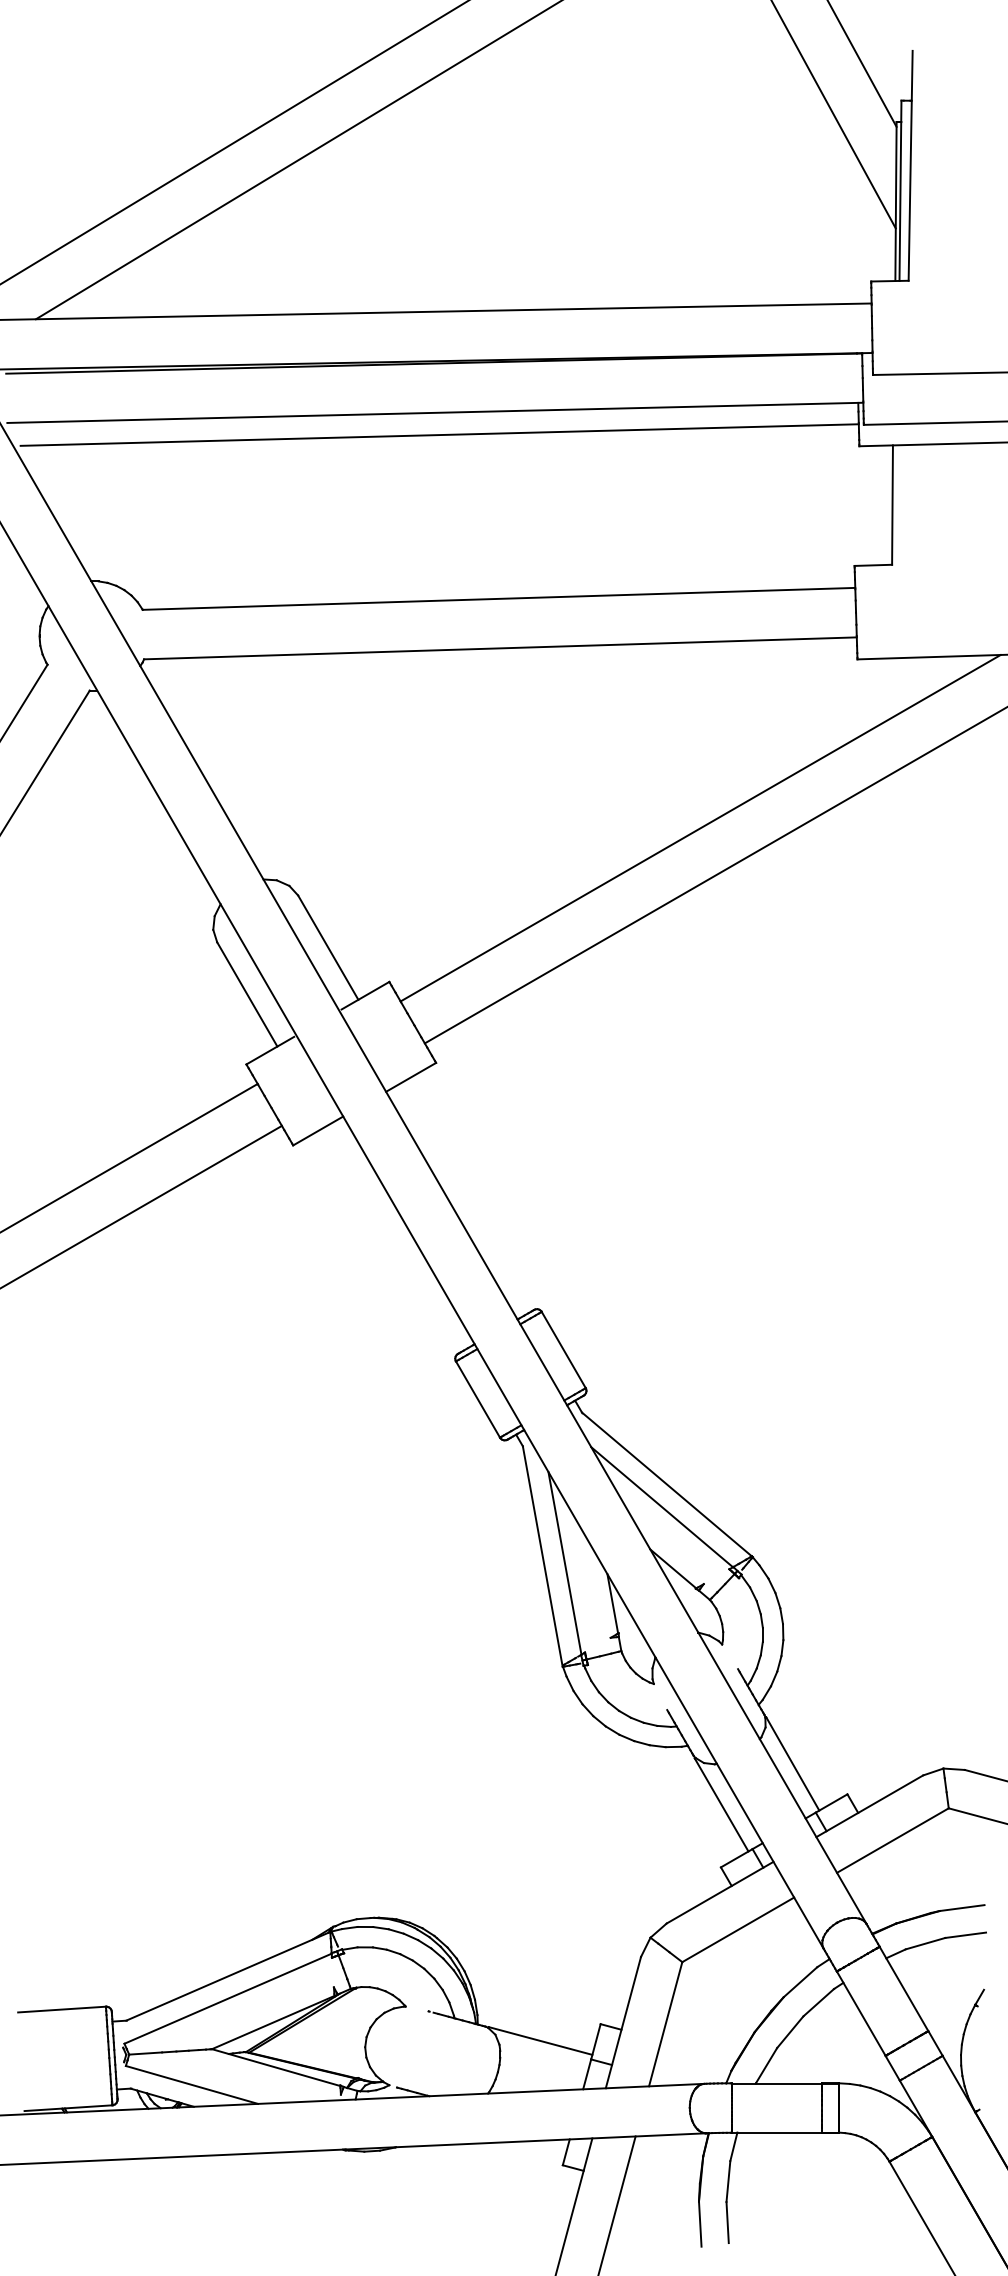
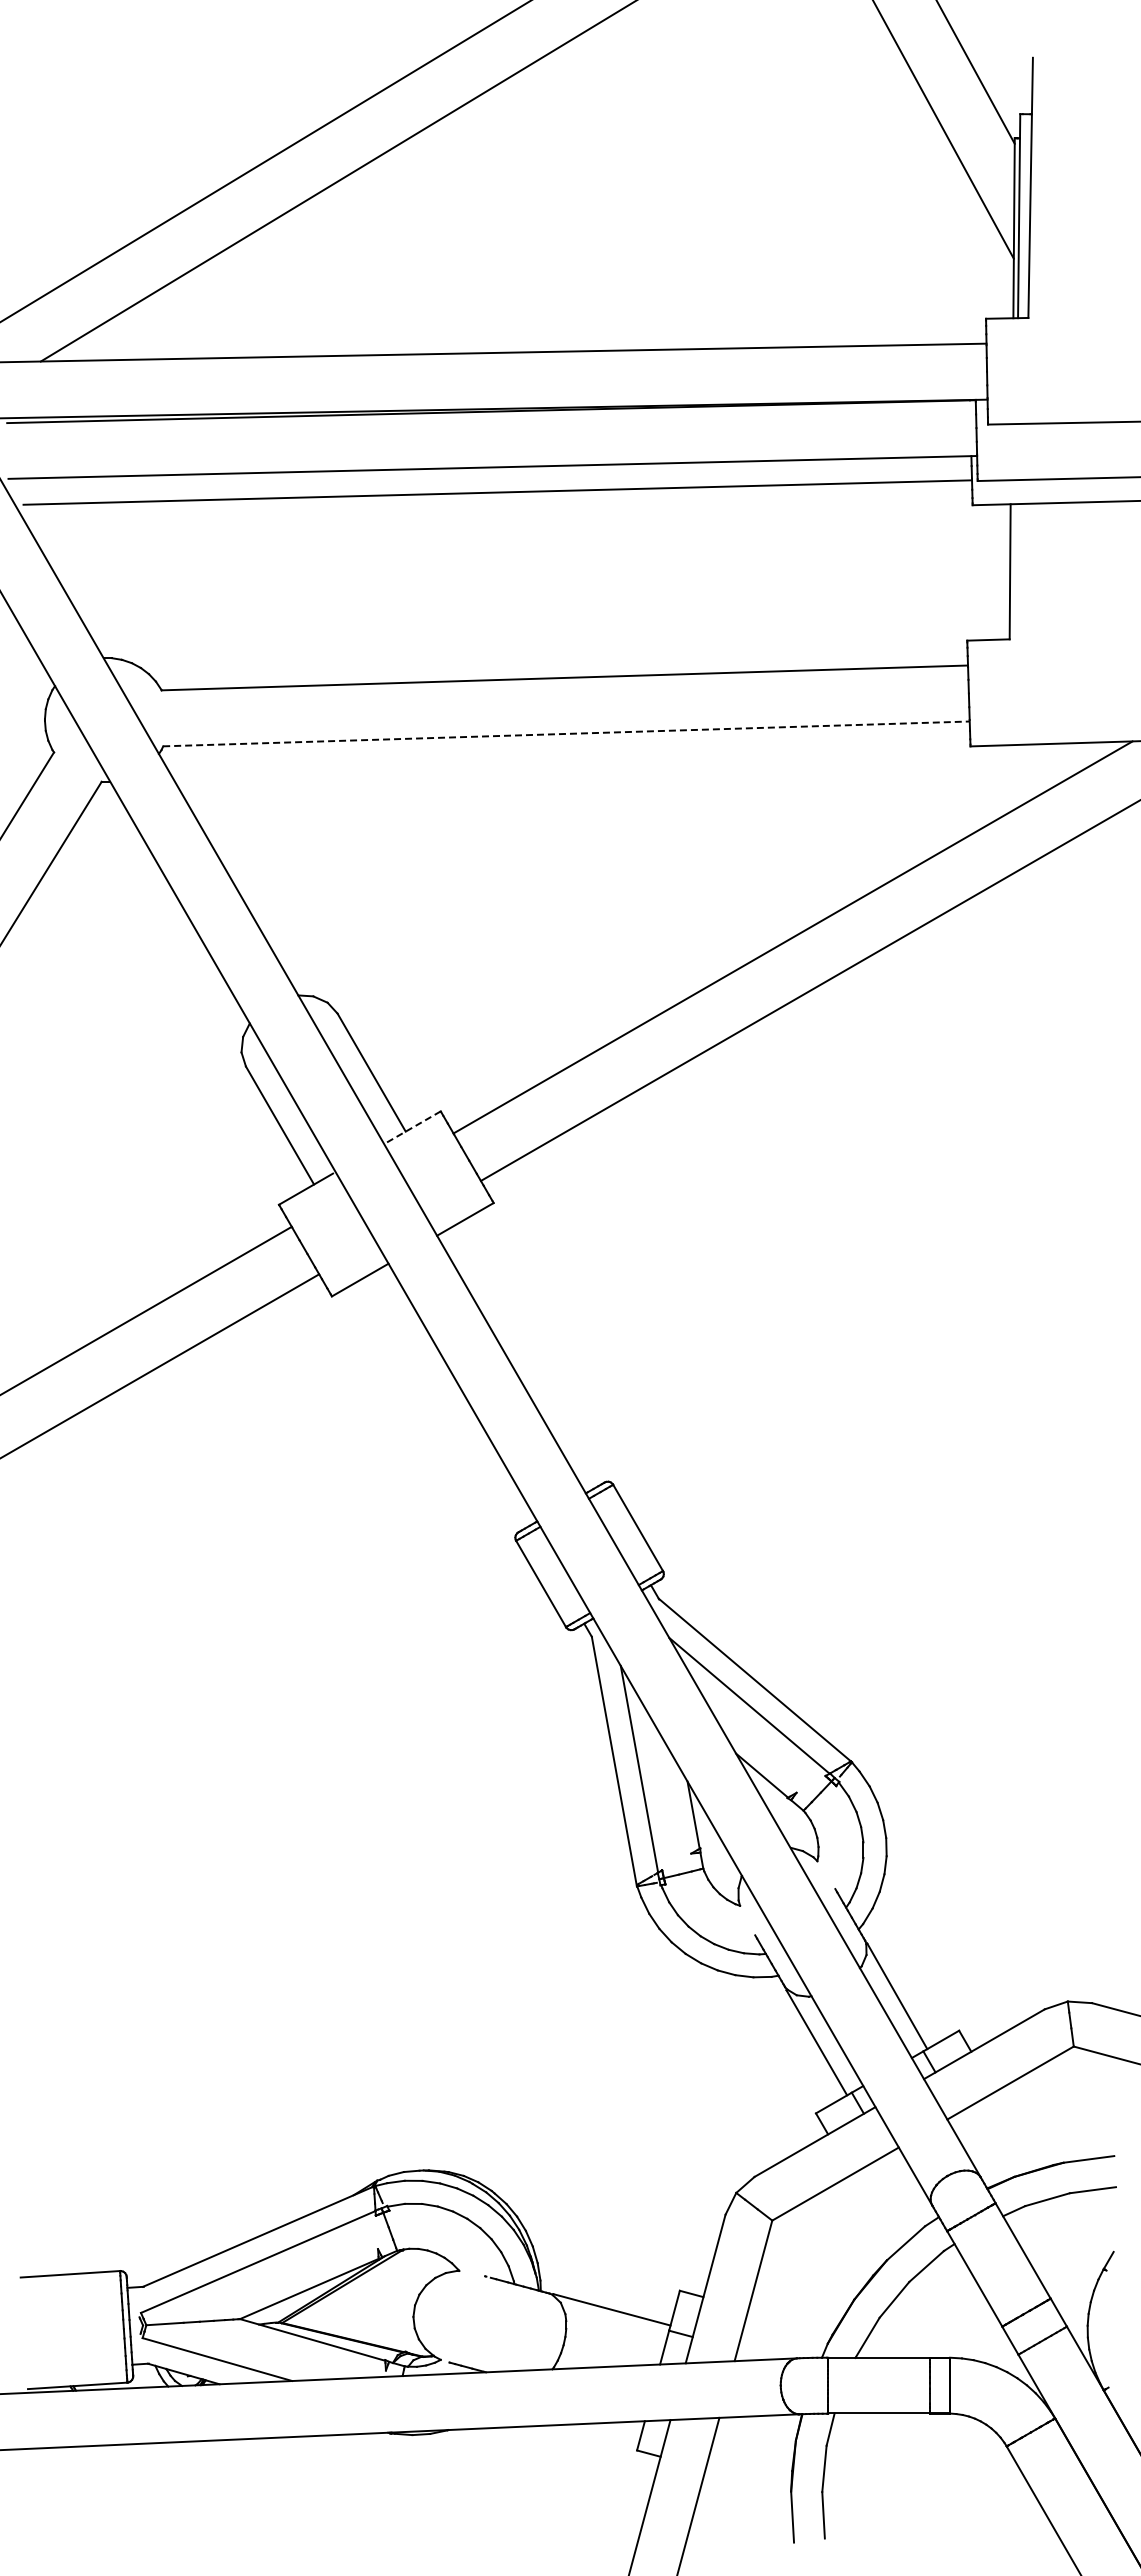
line: (500, 647) -> (566, 733), solid -> dashed
line: (365, 996) -> (413, 1127), solid -> dashed

